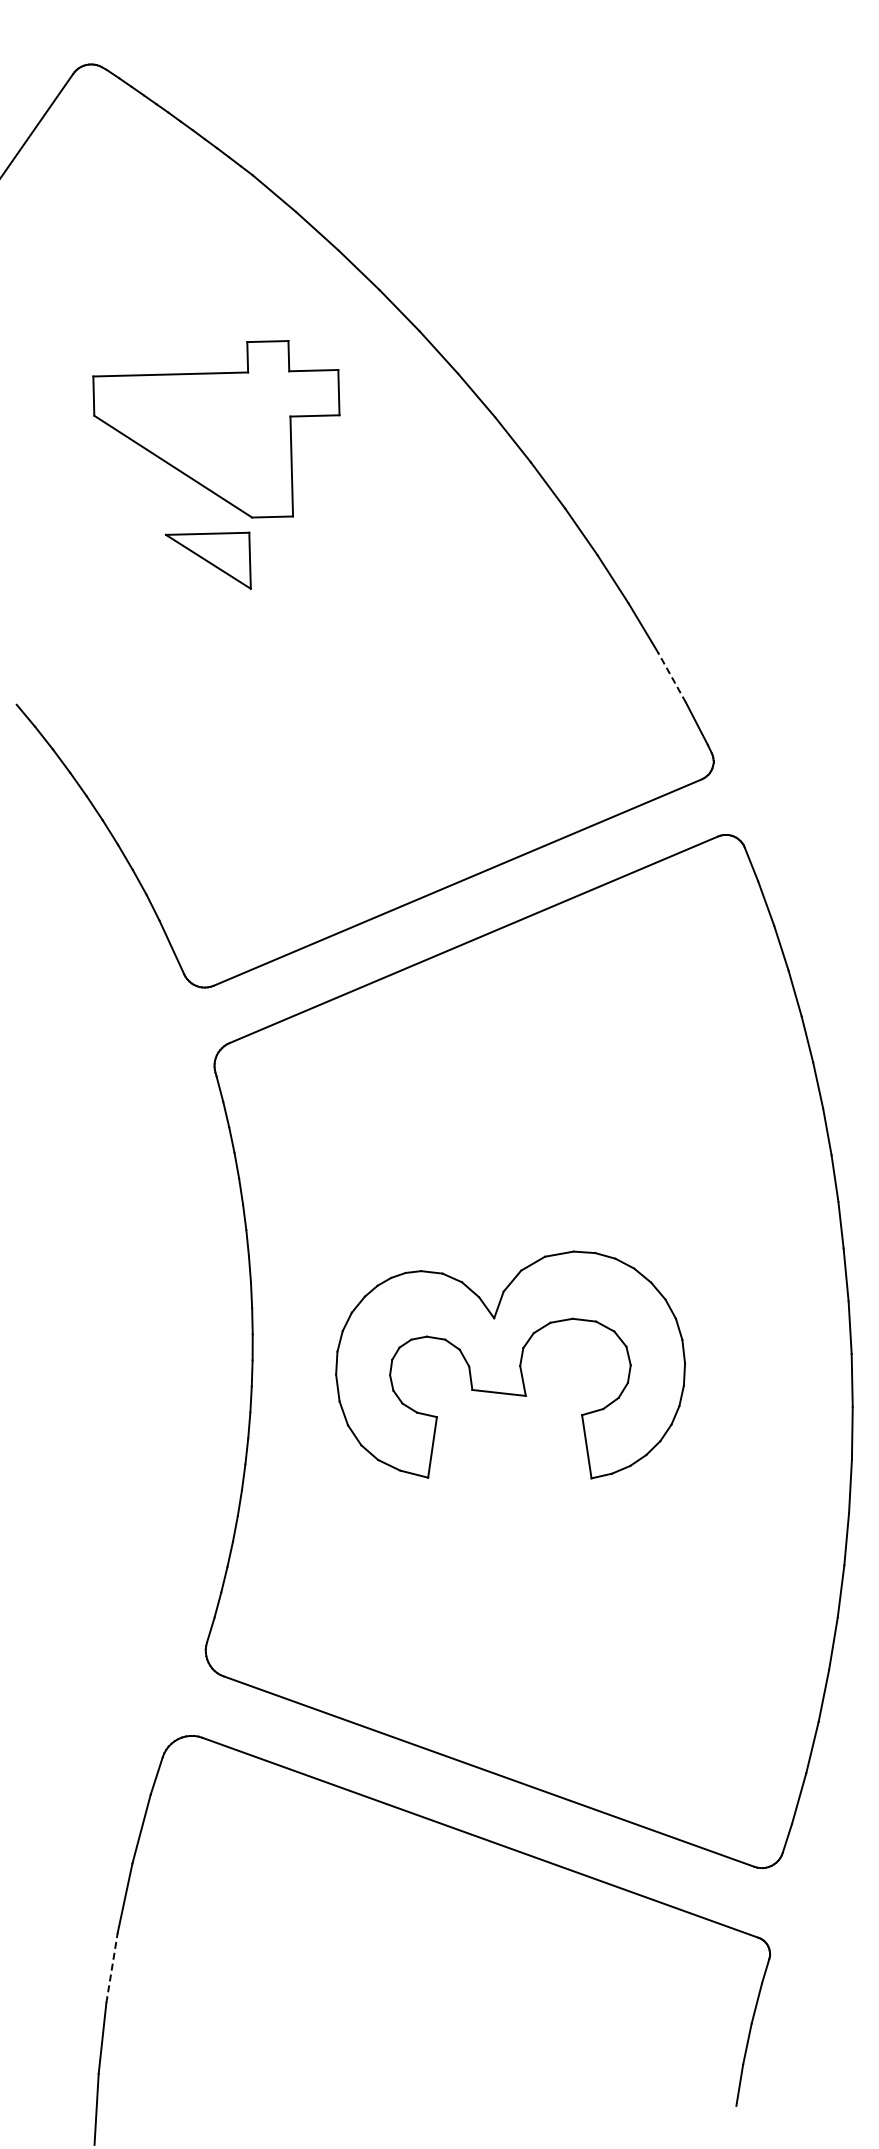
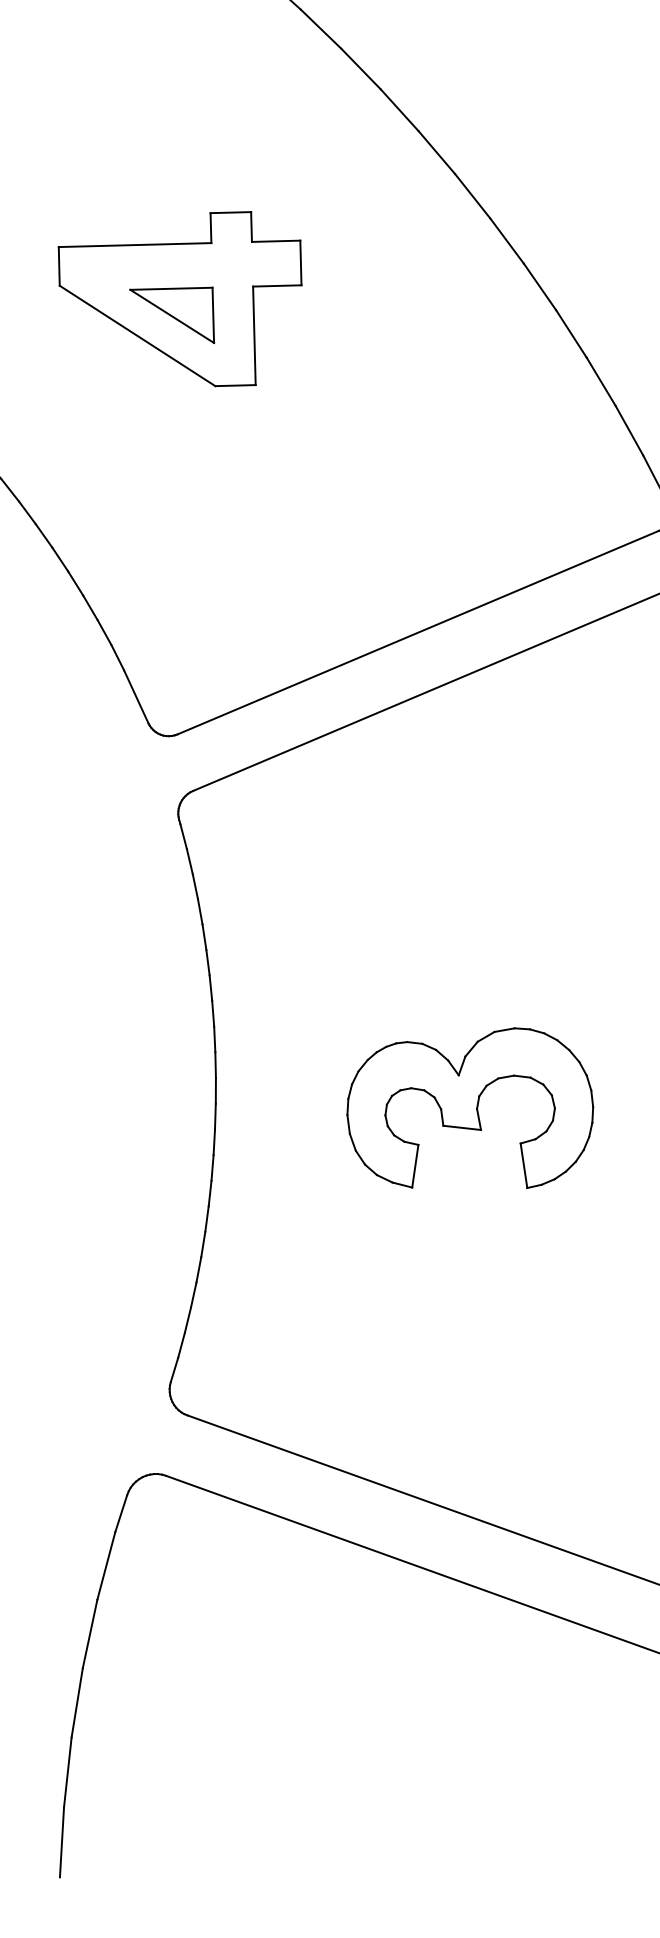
part: (216, 429) -> (180, 299), moved
line: (672, 677) -> (629, 430), dashed -> solid
part: (510, 1364) -> (470, 1107), size x0.71
line: (112, 1968) -> (77, 1703), dashed -> solid

